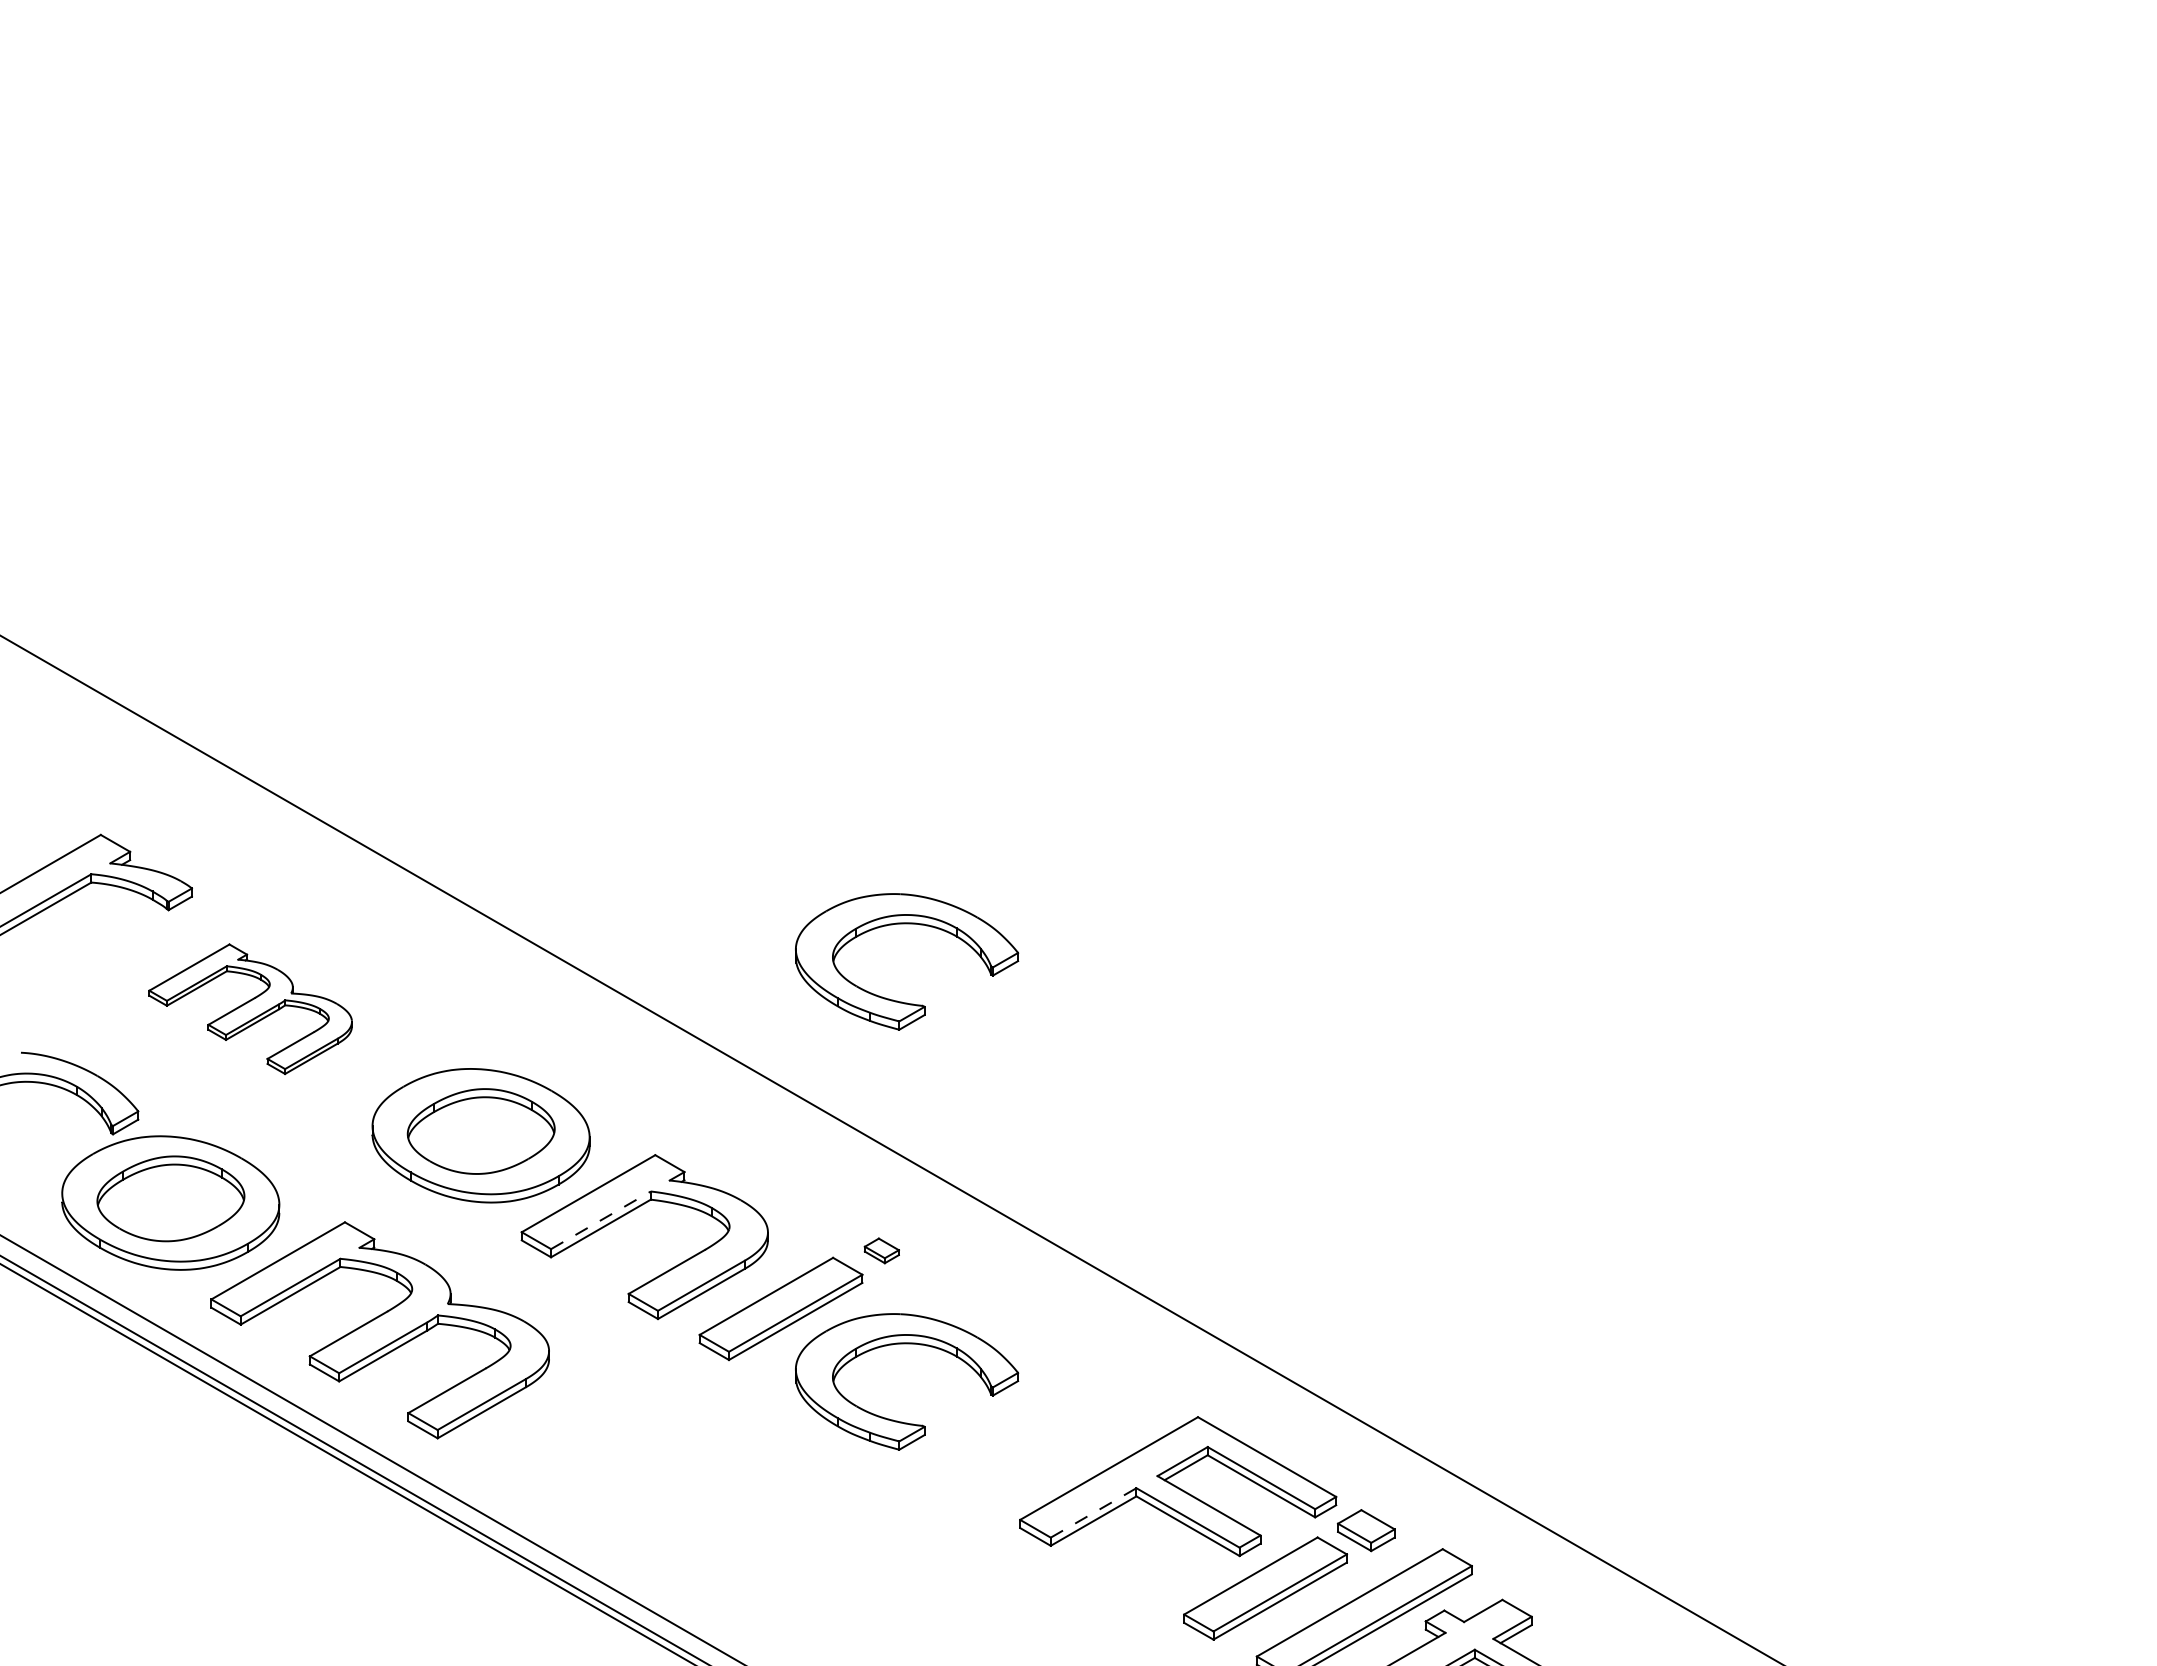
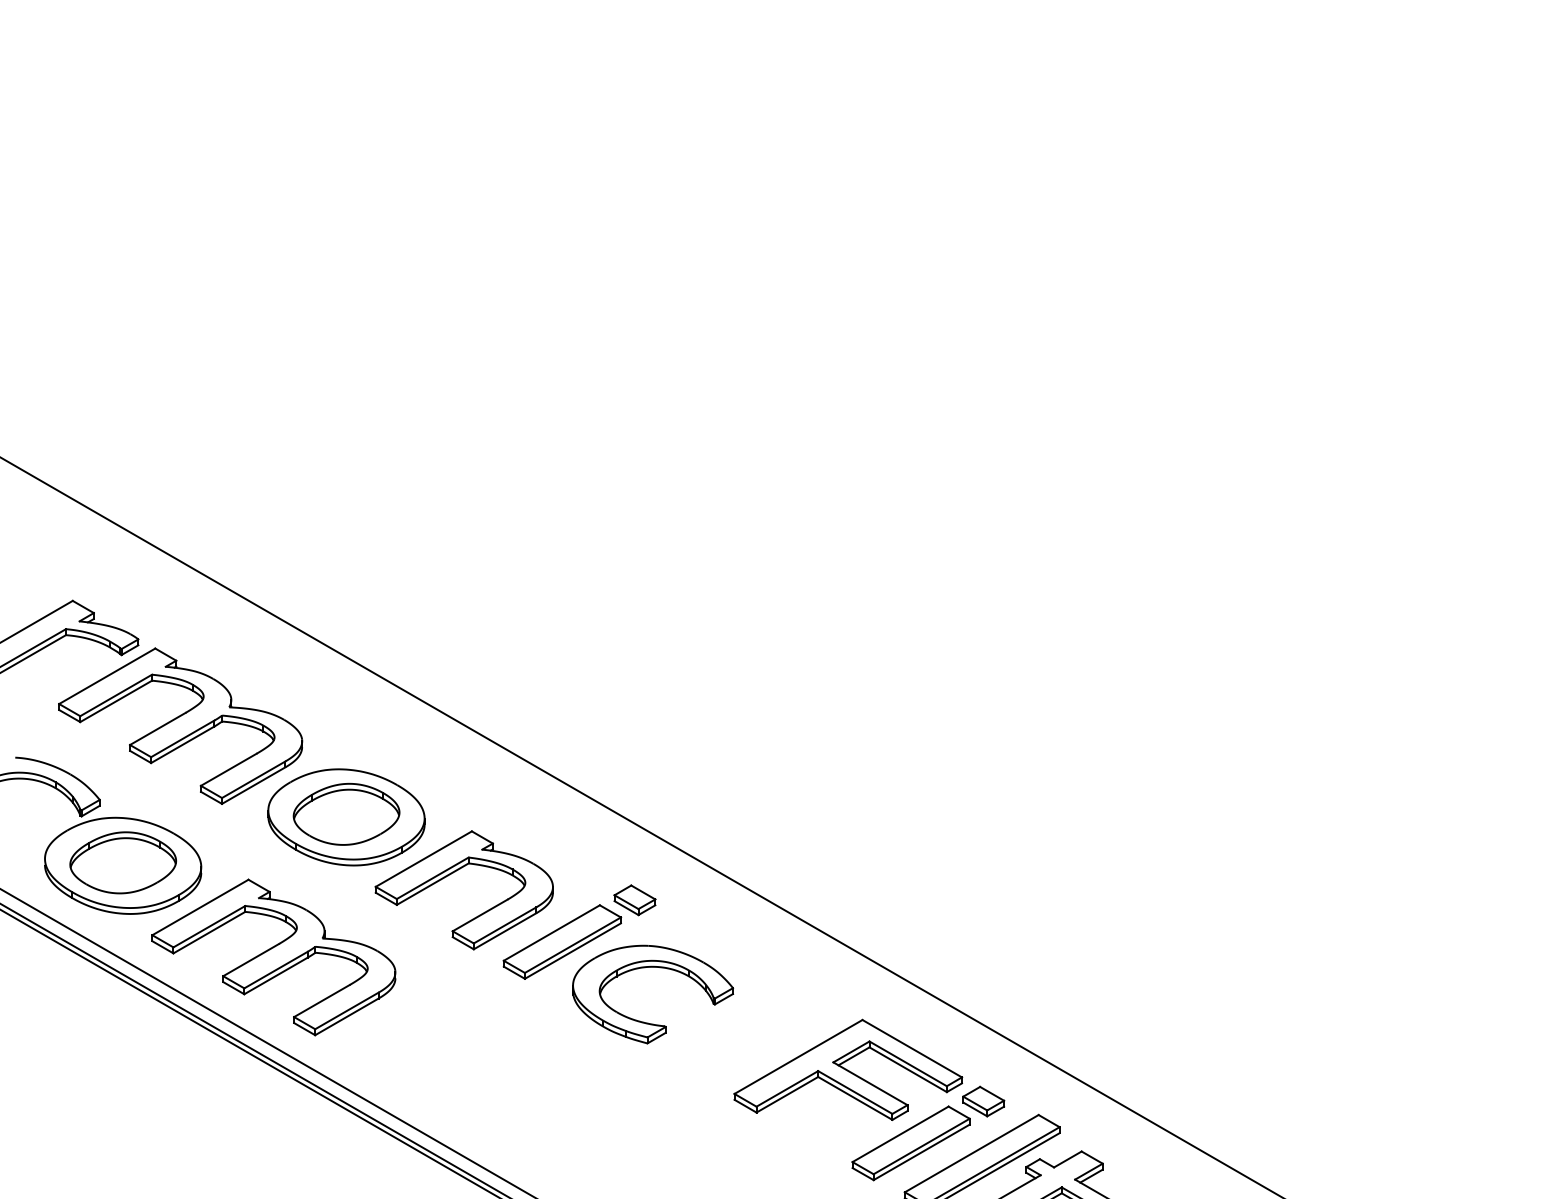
part: (907, 924) -> (653, 665), removed
part: (250, 1009) -> (180, 726), size x1.67
line: (600, 1220) -> (432, 878), dashed -> solid
part: (881, 1250) -> (634, 900), size x1.67
line: (1094, 1512) -> (788, 1088), dashed -> solid

